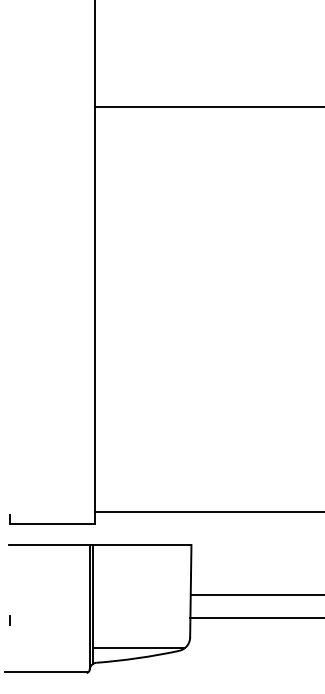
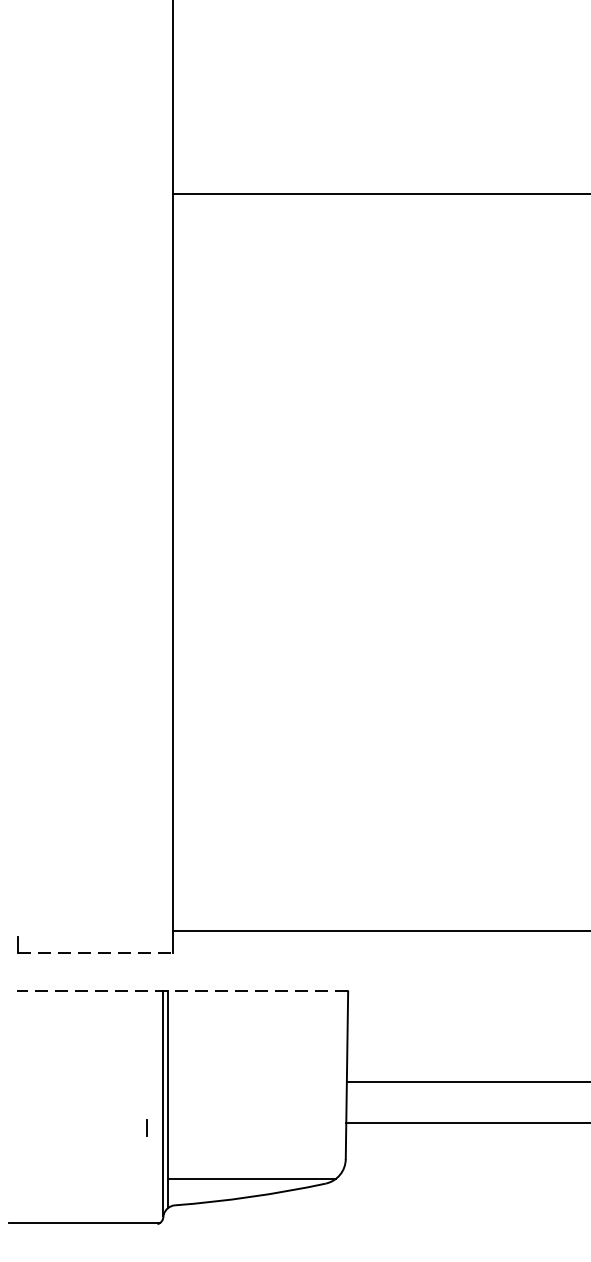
line: (52, 524) -> (95, 953), solid -> dashed
line: (99, 545) -> (180, 991), solid -> dashed
line: (9, 620) -> (146, 1128), moved

